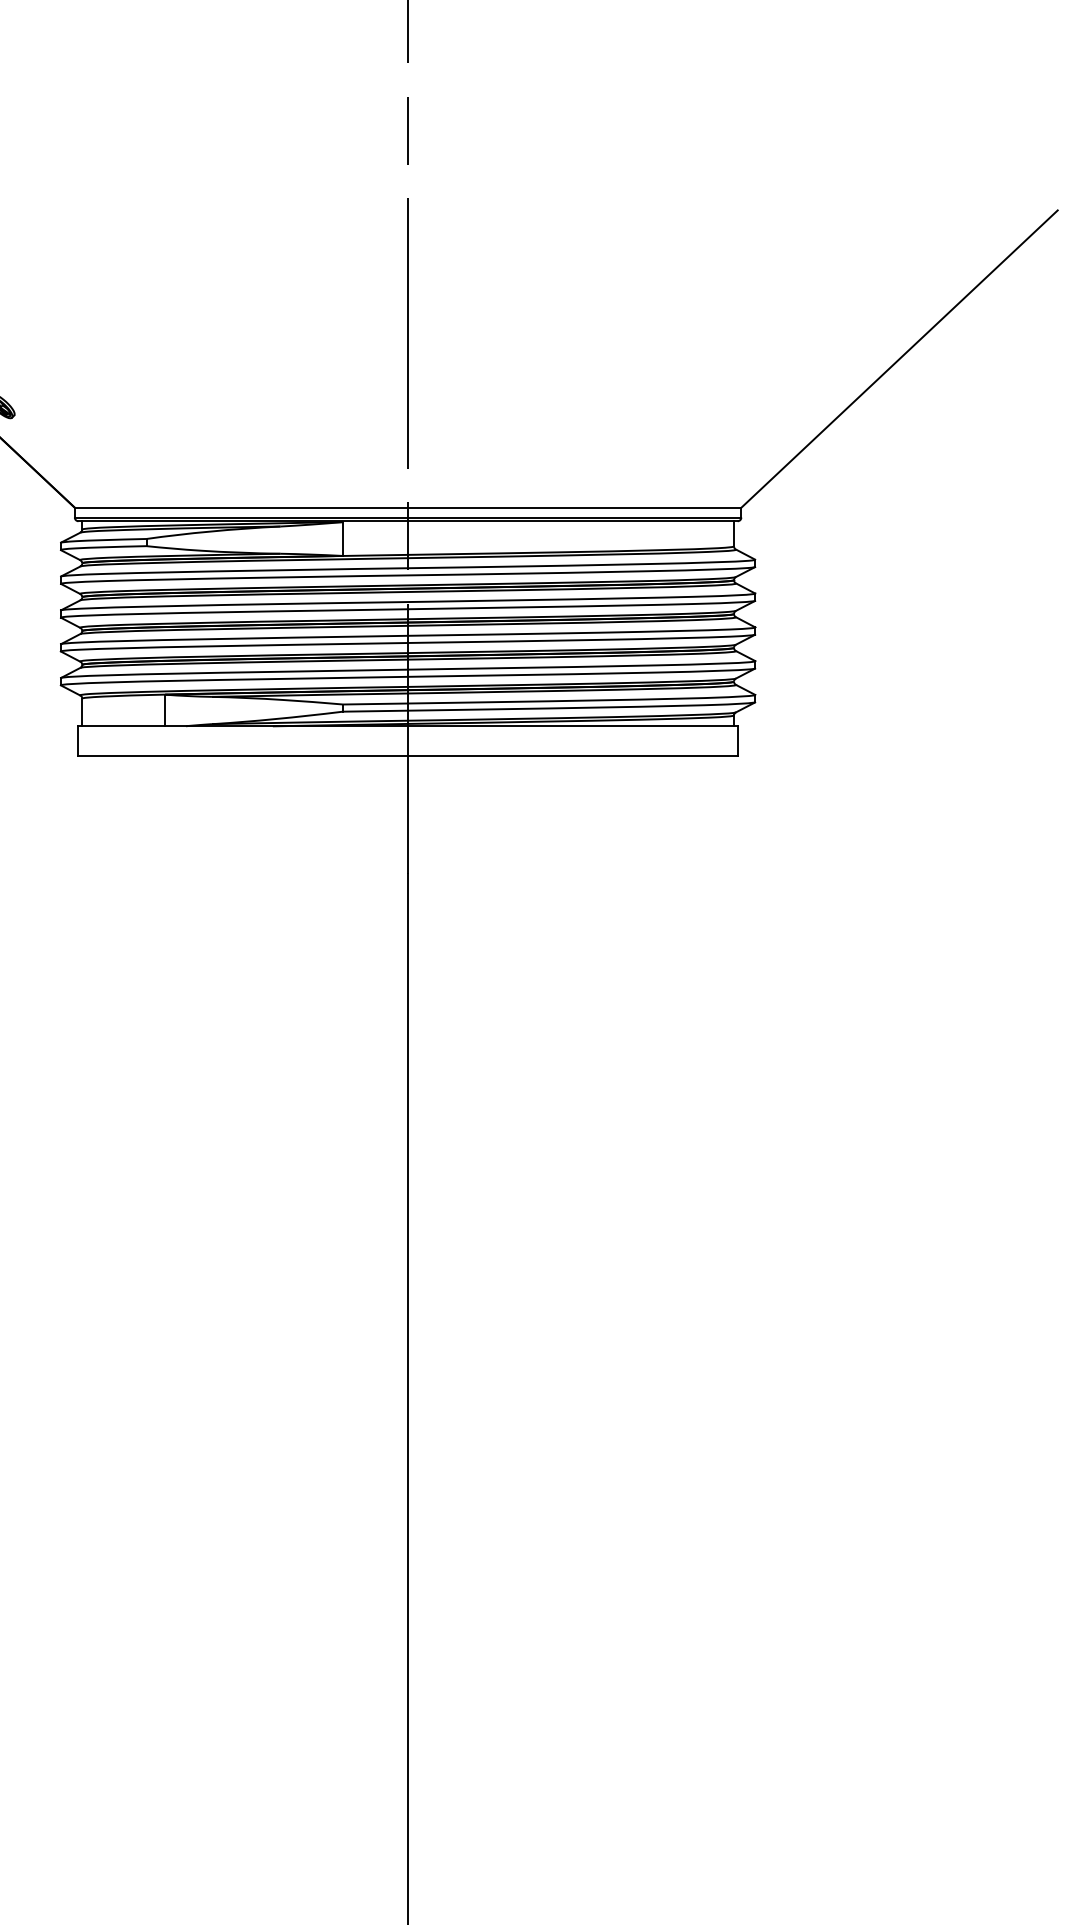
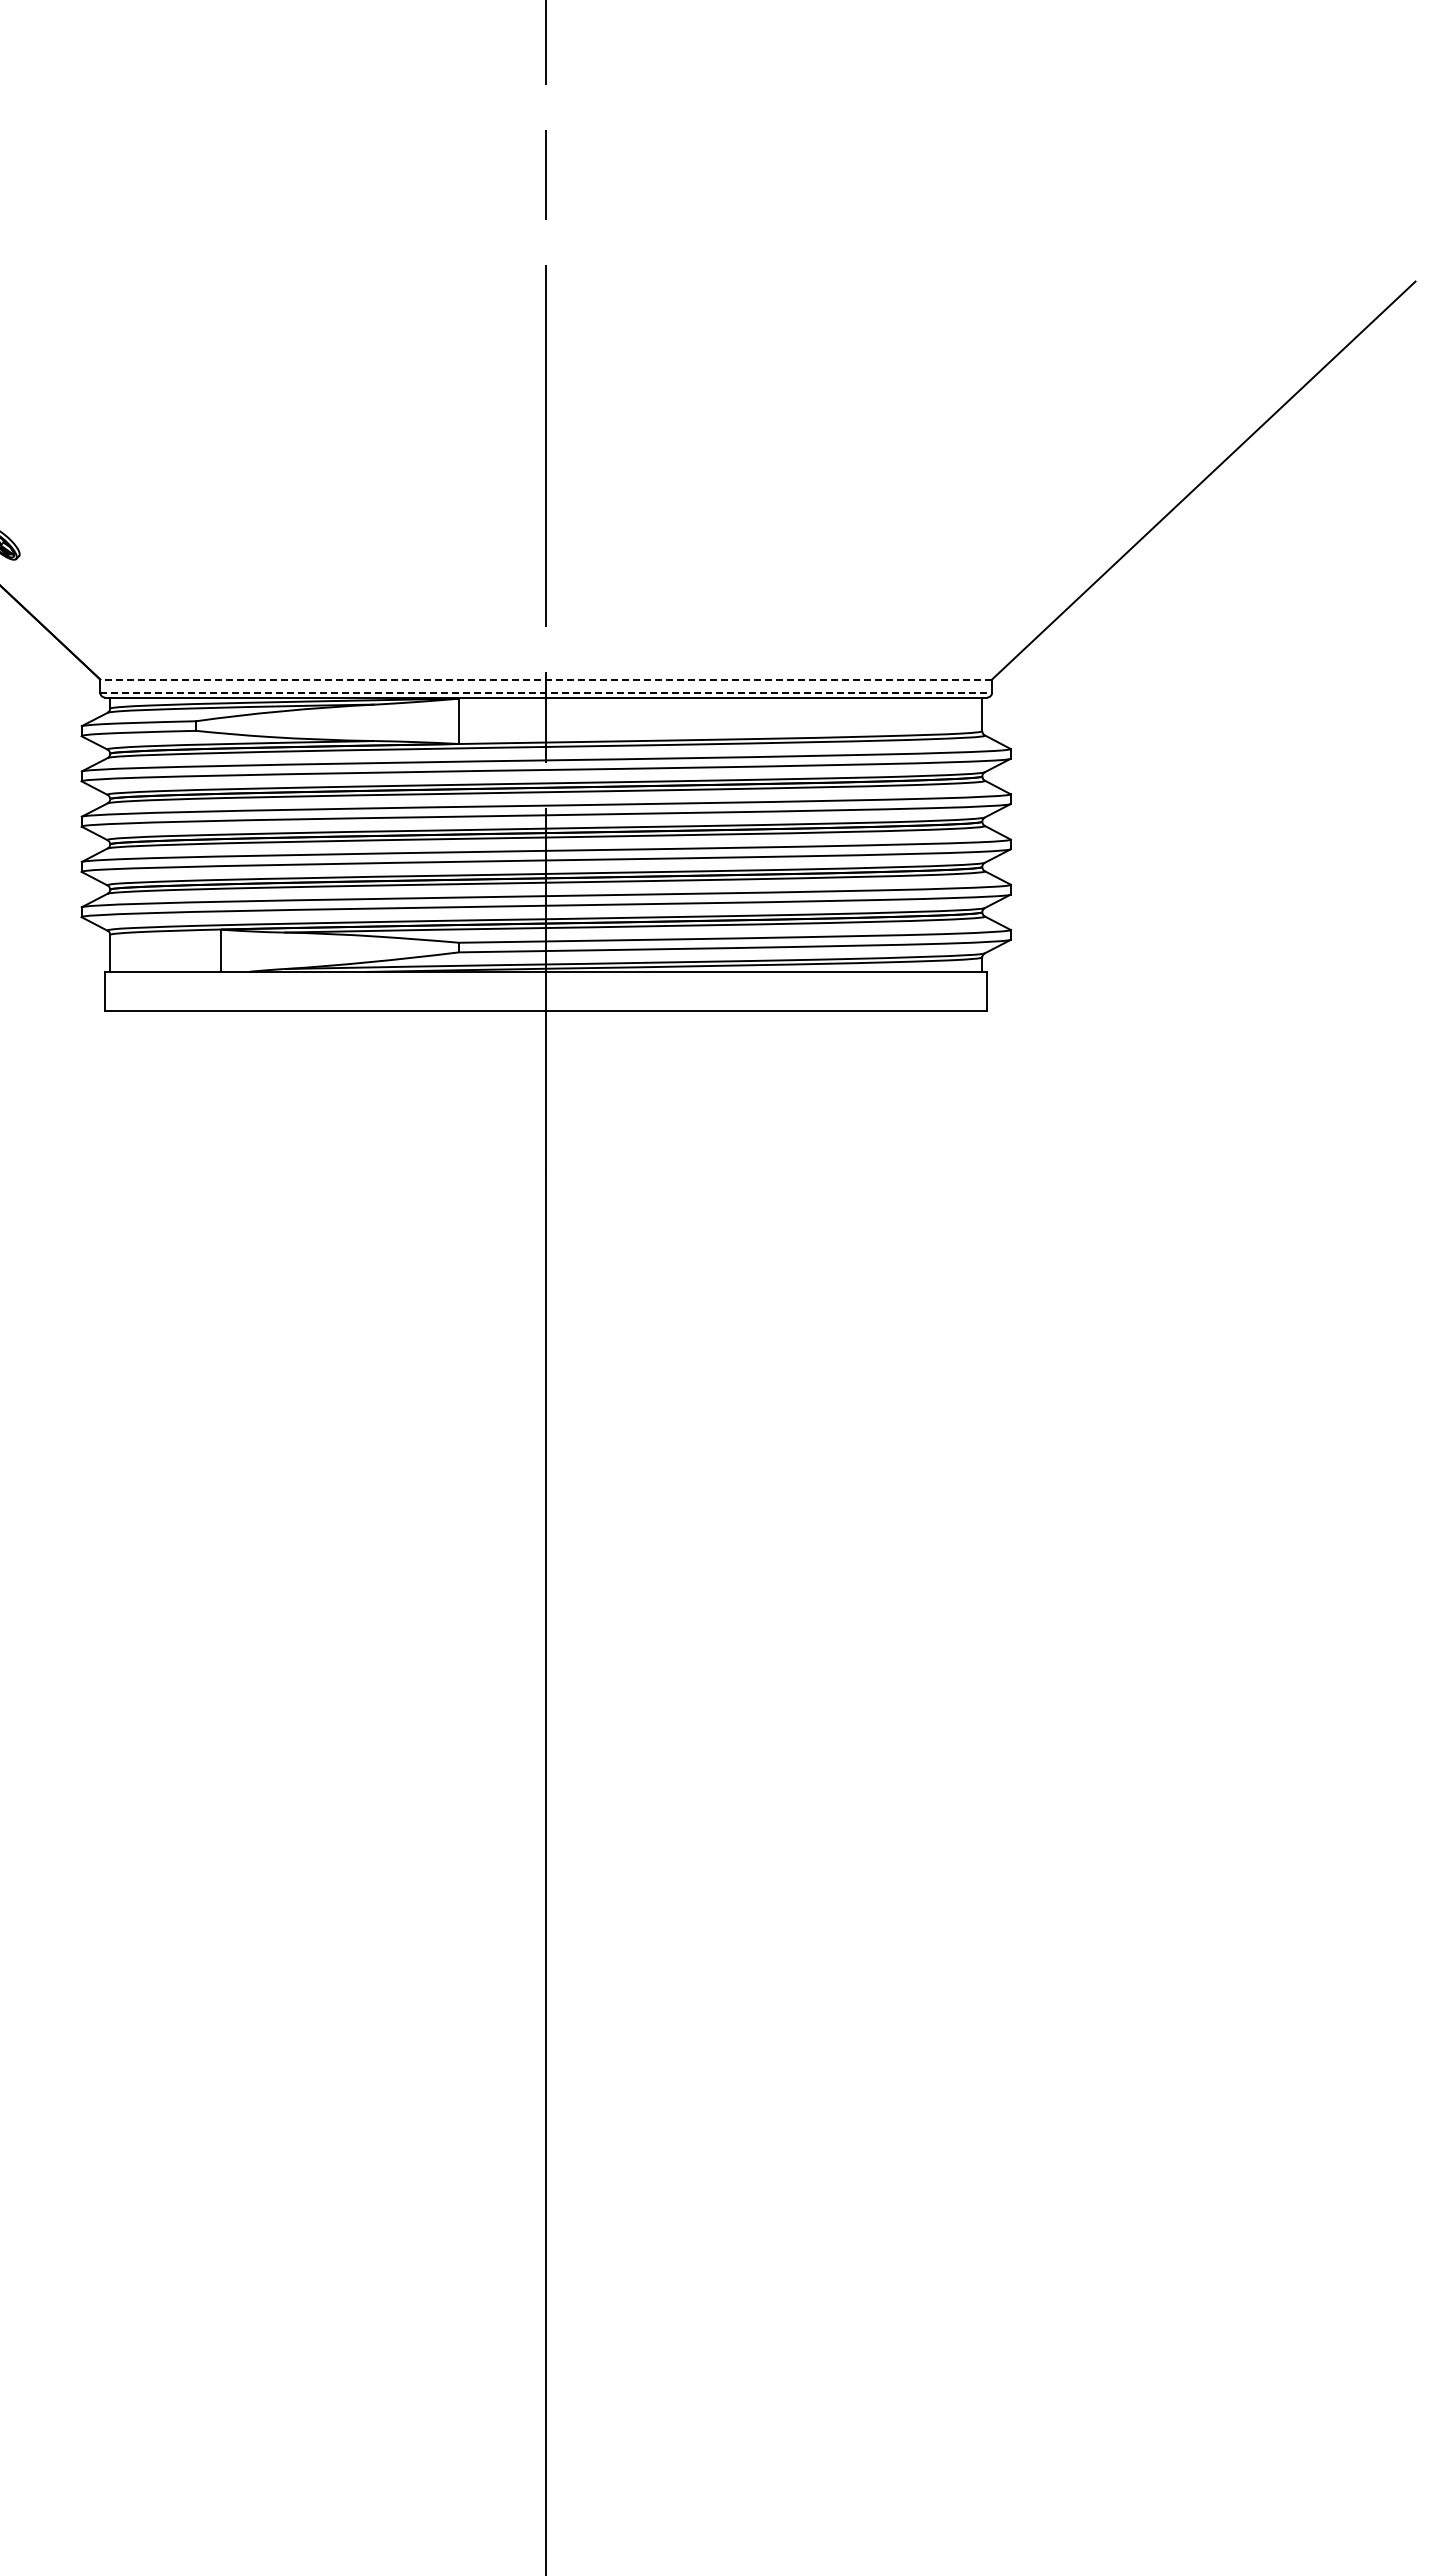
line: (408, 507) -> (546, 679), solid -> dashed
line: (408, 517) -> (546, 692), solid -> dashed

